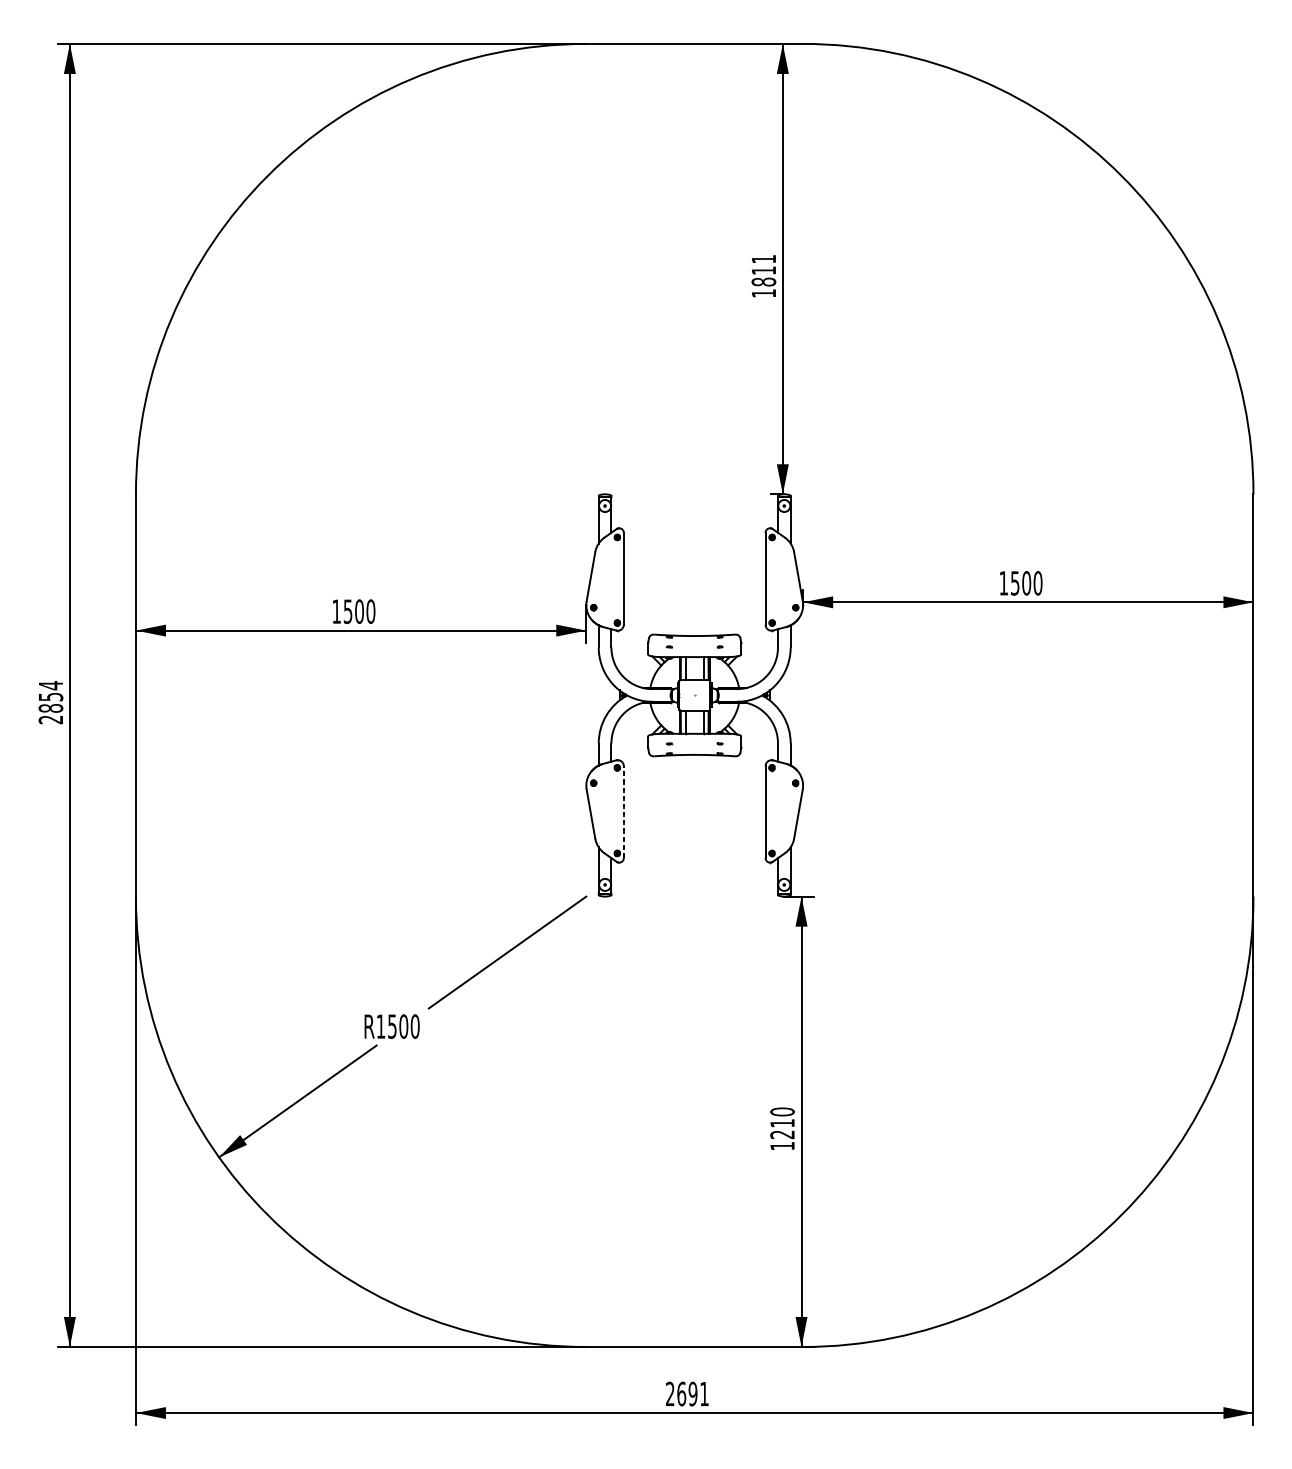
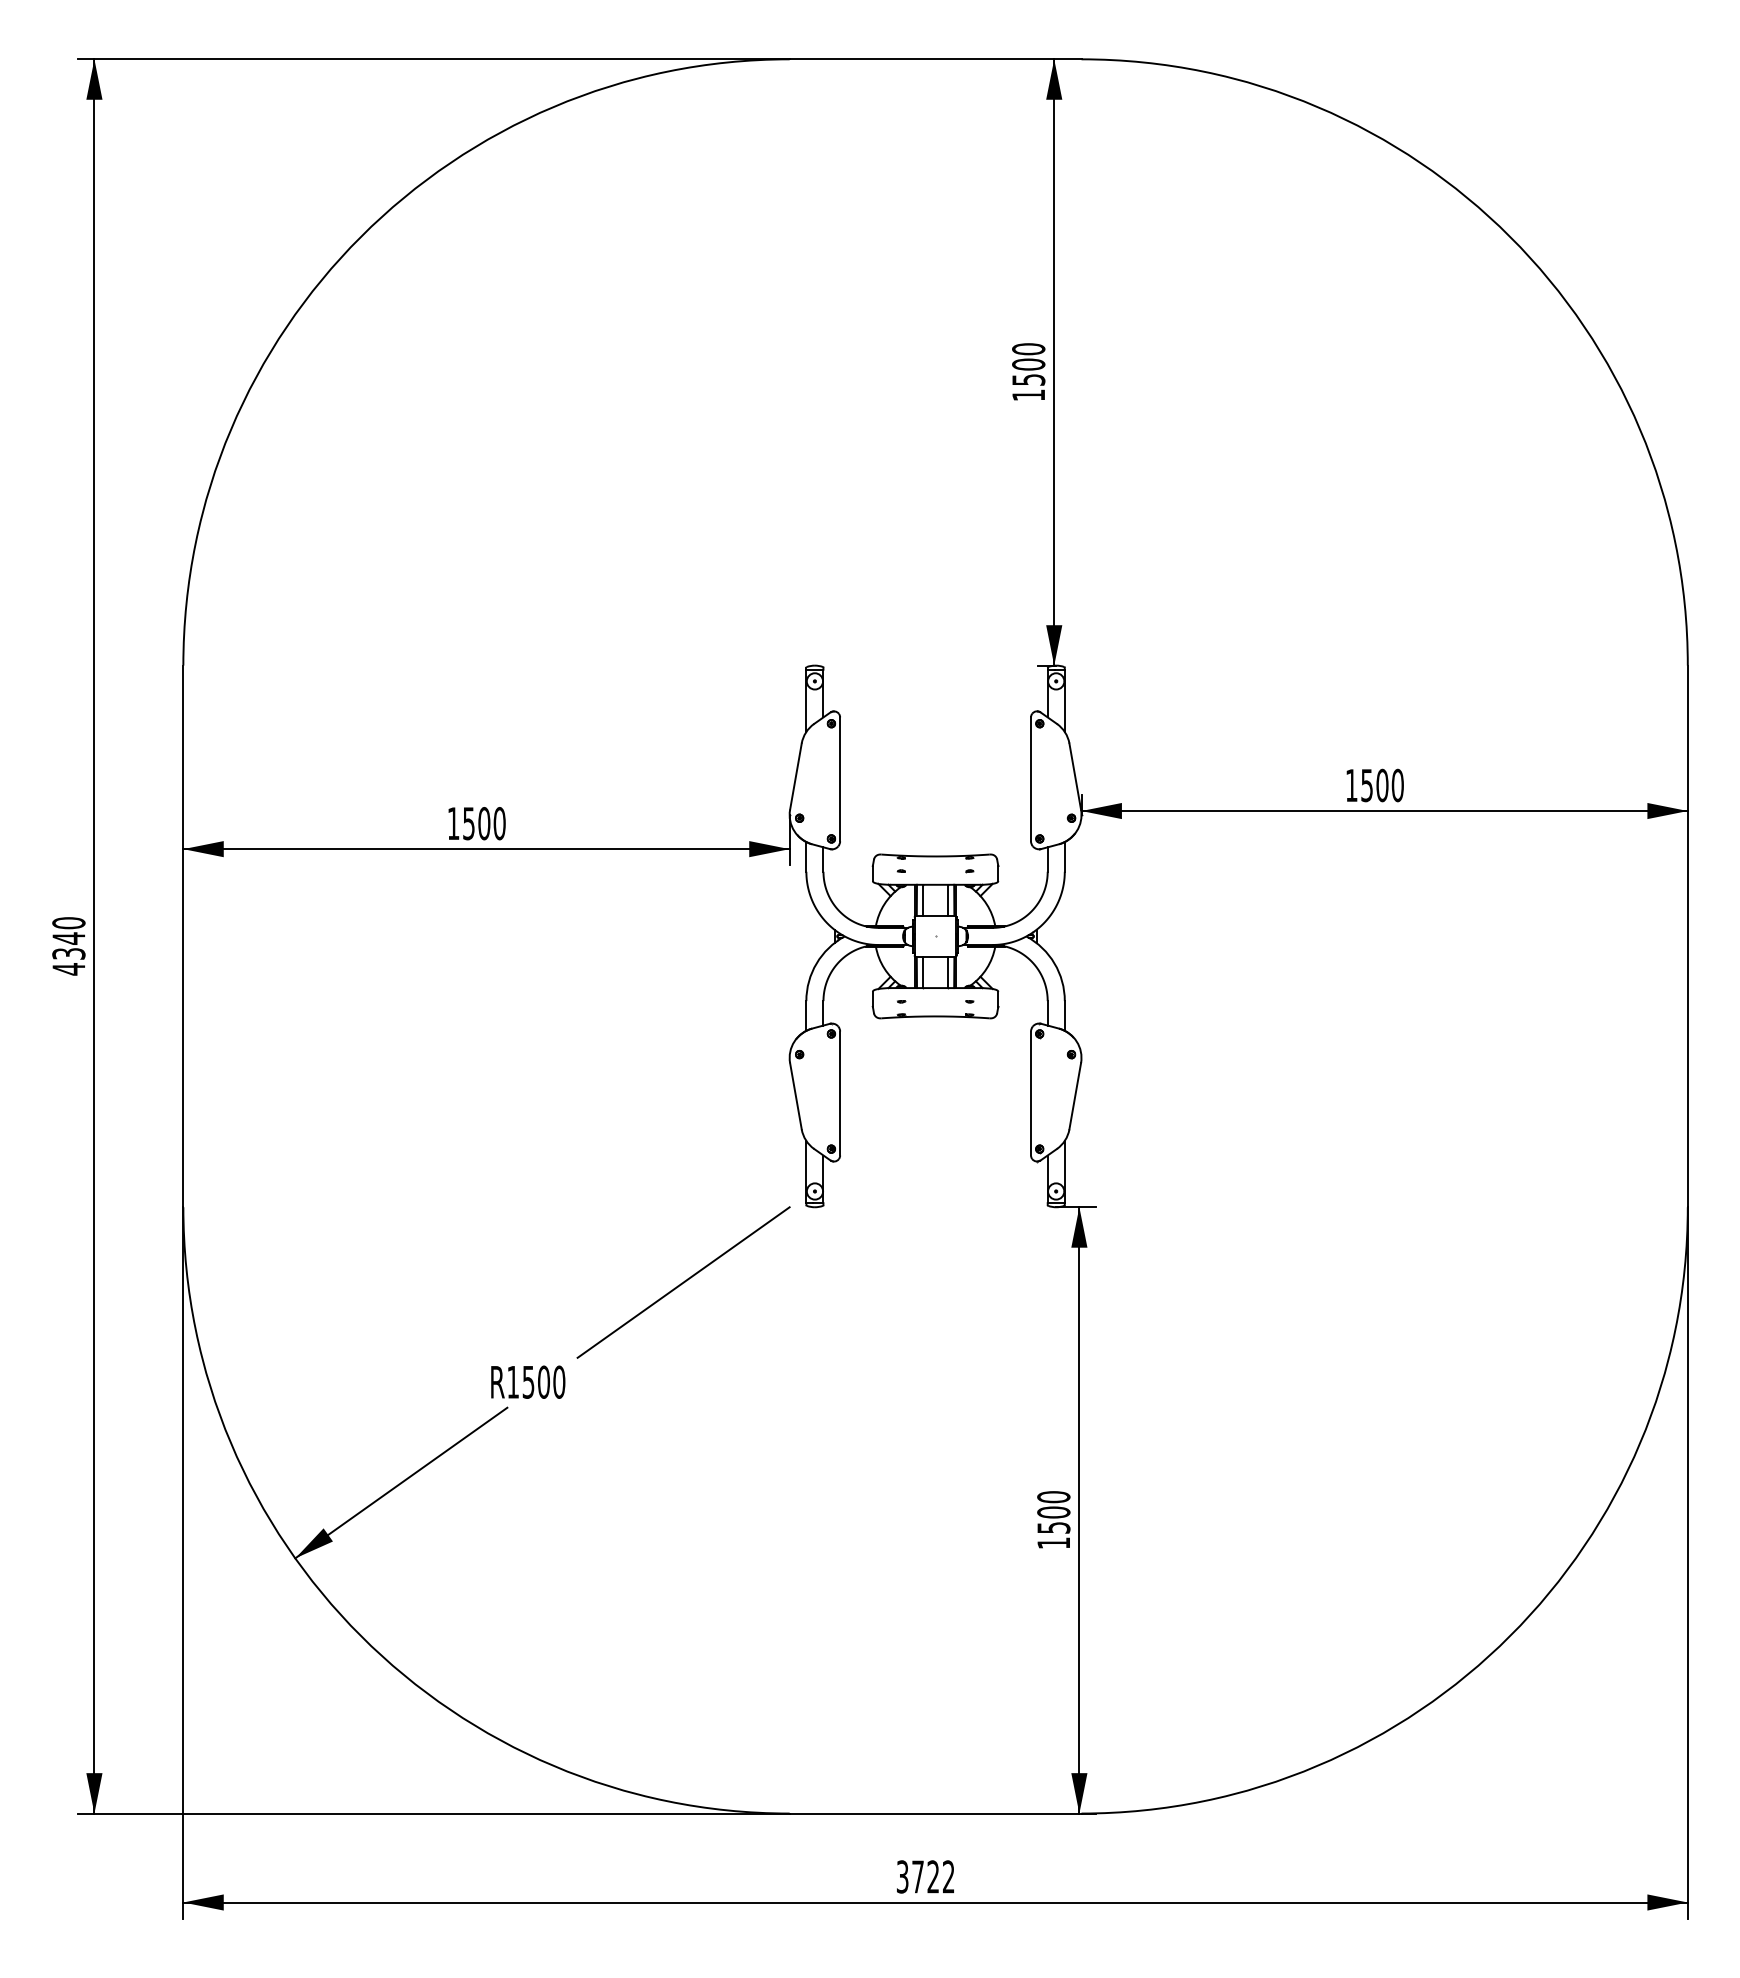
text: (763, 270) -> (1028, 364), 1811 -> 1500
text: (50, 702) -> (68, 945), 2854 -> 4340
line: (624, 812) -> (840, 1093), dashed -> solid
text: (782, 1128) -> (1053, 1519), 1210 -> 1500
text: (687, 1393) -> (925, 1876), 2691 -> 3722

